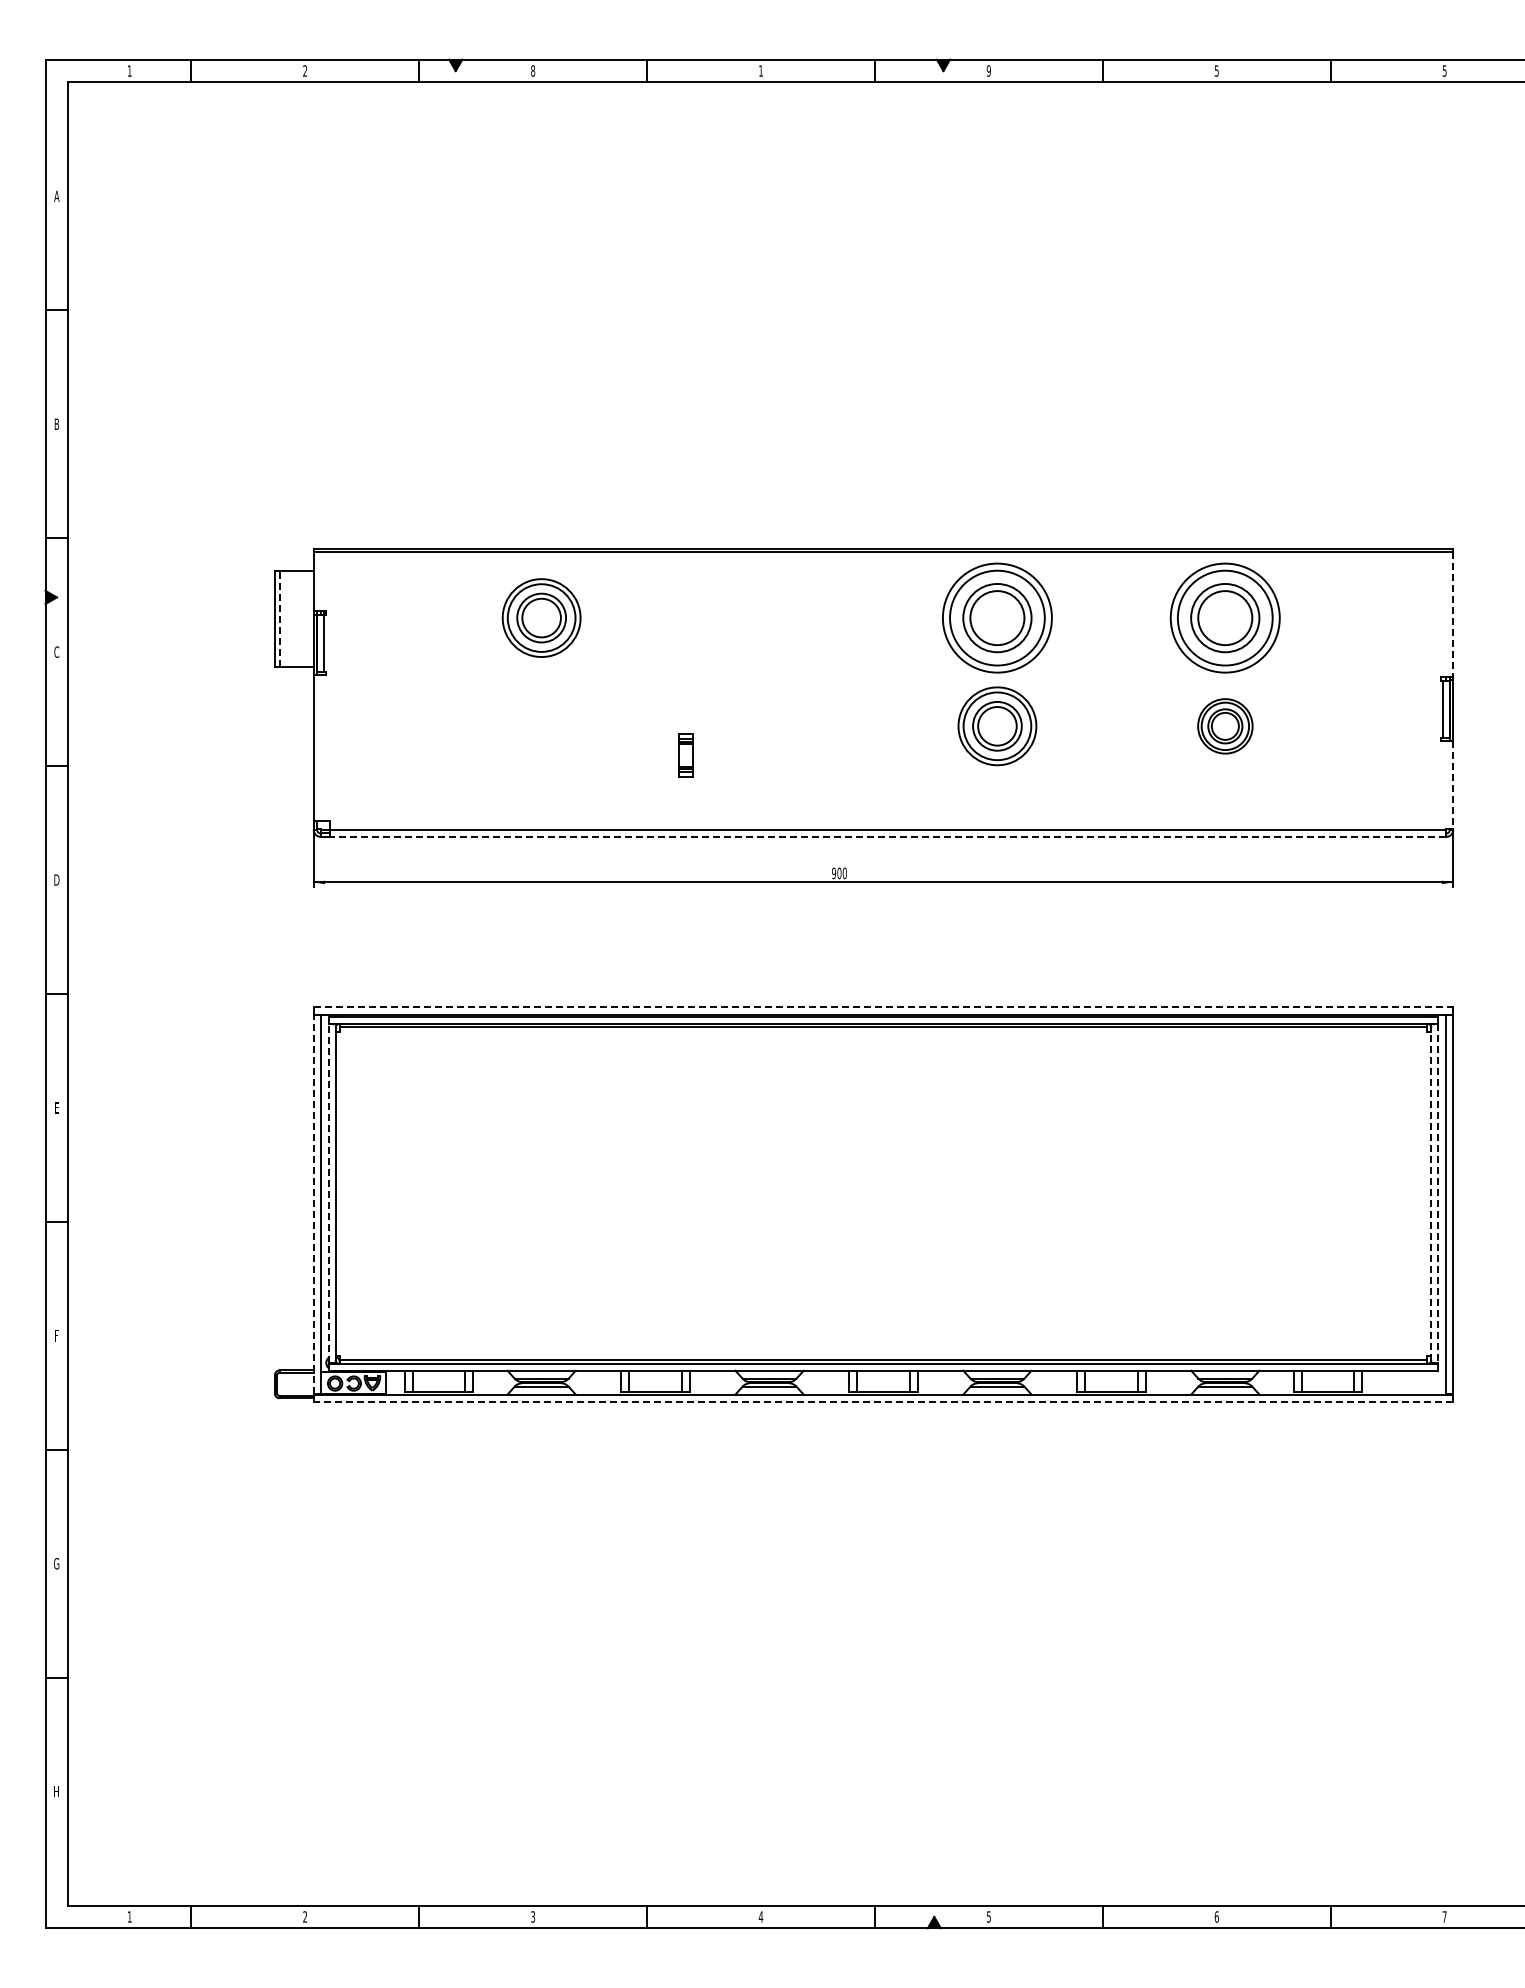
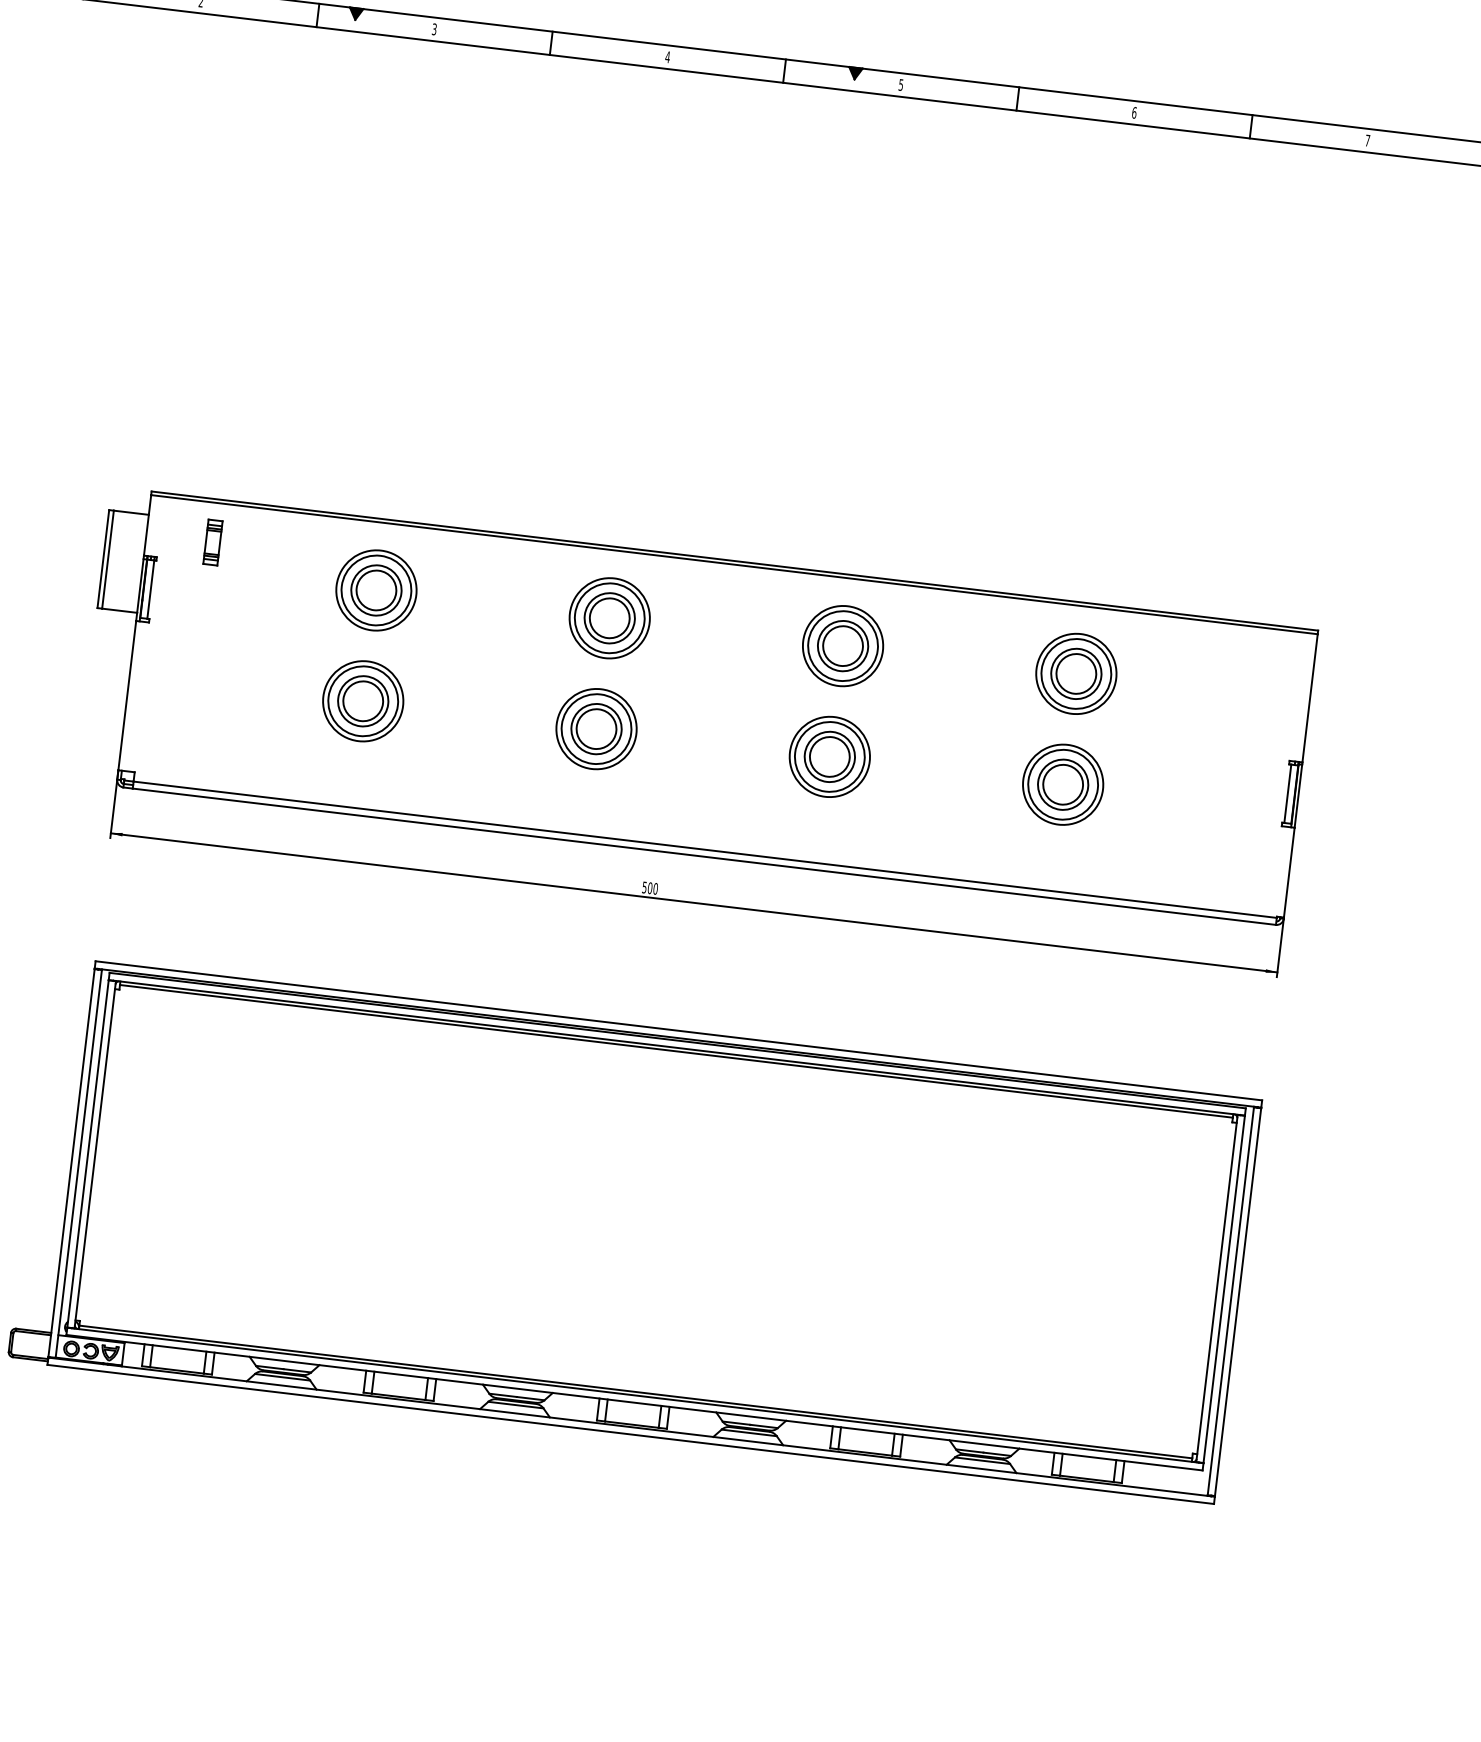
text: (533, 70) -> (434, 28), 8 -> 3
text: (760, 70) -> (667, 56), 1 -> 4
text: (988, 70) -> (900, 84), 9 -> 5
text: (1216, 70) -> (1134, 112), 5 -> 6
text: (1444, 70) -> (1367, 140), 5 -> 7
line: (1453, 614) -> (1310, 698), dashed -> solid
part: (769, 617) -> (609, 617), added
part: (997, 617) -> (843, 645), size x0.71
part: (1225, 617) -> (1076, 673), size x0.71
line: (279, 619) -> (107, 559), dashed -> solid
part: (541, 726) -> (363, 701), added
part: (769, 726) -> (596, 729), added
part: (1225, 726) -> (1063, 784), size x1.43
part: (685, 755) -> (212, 542), moved
line: (1453, 785) -> (1289, 873), dashed -> solid
line: (887, 836) -> (703, 856), dashed -> solid
text: (834, 872) -> (645, 886), 900 -> 500
line: (883, 1007) -> (678, 1030), dashed -> solid
line: (328, 1193) -> (87, 1153), dashed -> solid
line: (1431, 1193) -> (1217, 1288), dashed -> solid
line: (1438, 1193) -> (1224, 1289), dashed -> solid
line: (313, 1204) -> (71, 1162), dashed -> solid
line: (883, 1401) -> (630, 1434), dashed -> solid

